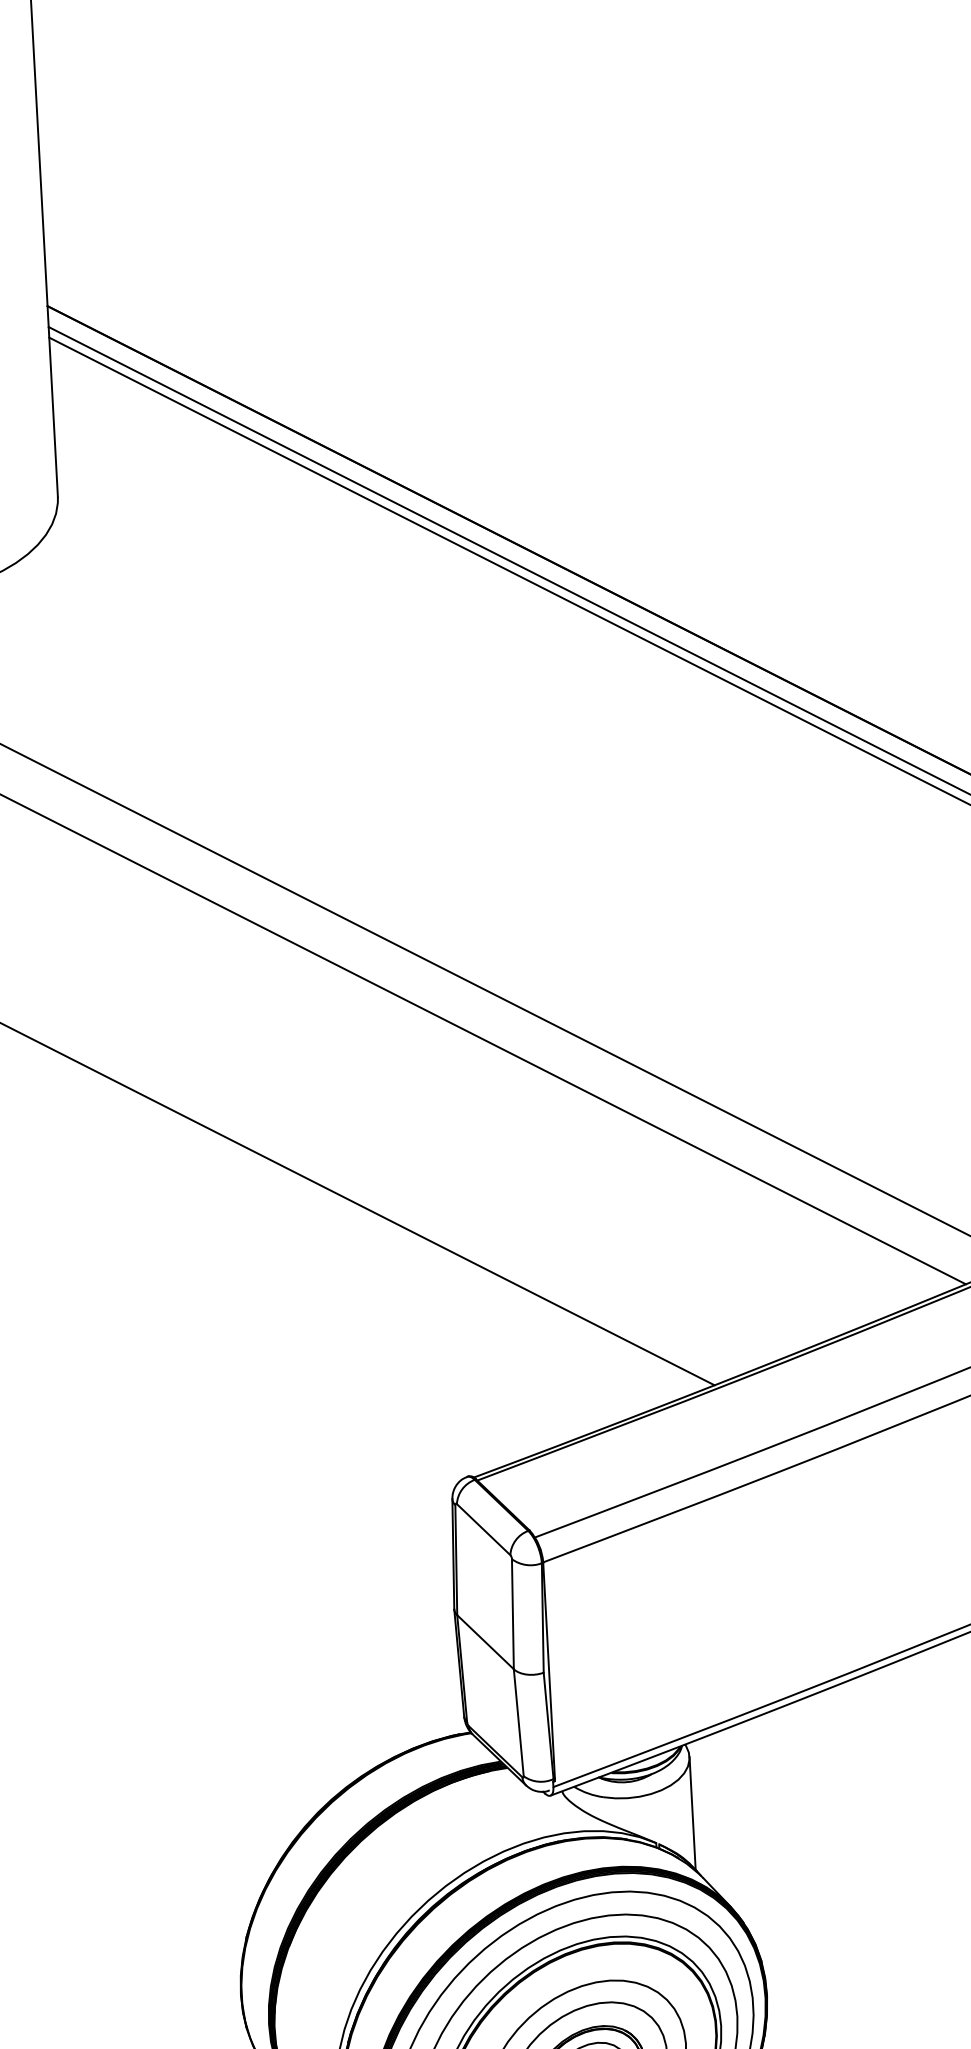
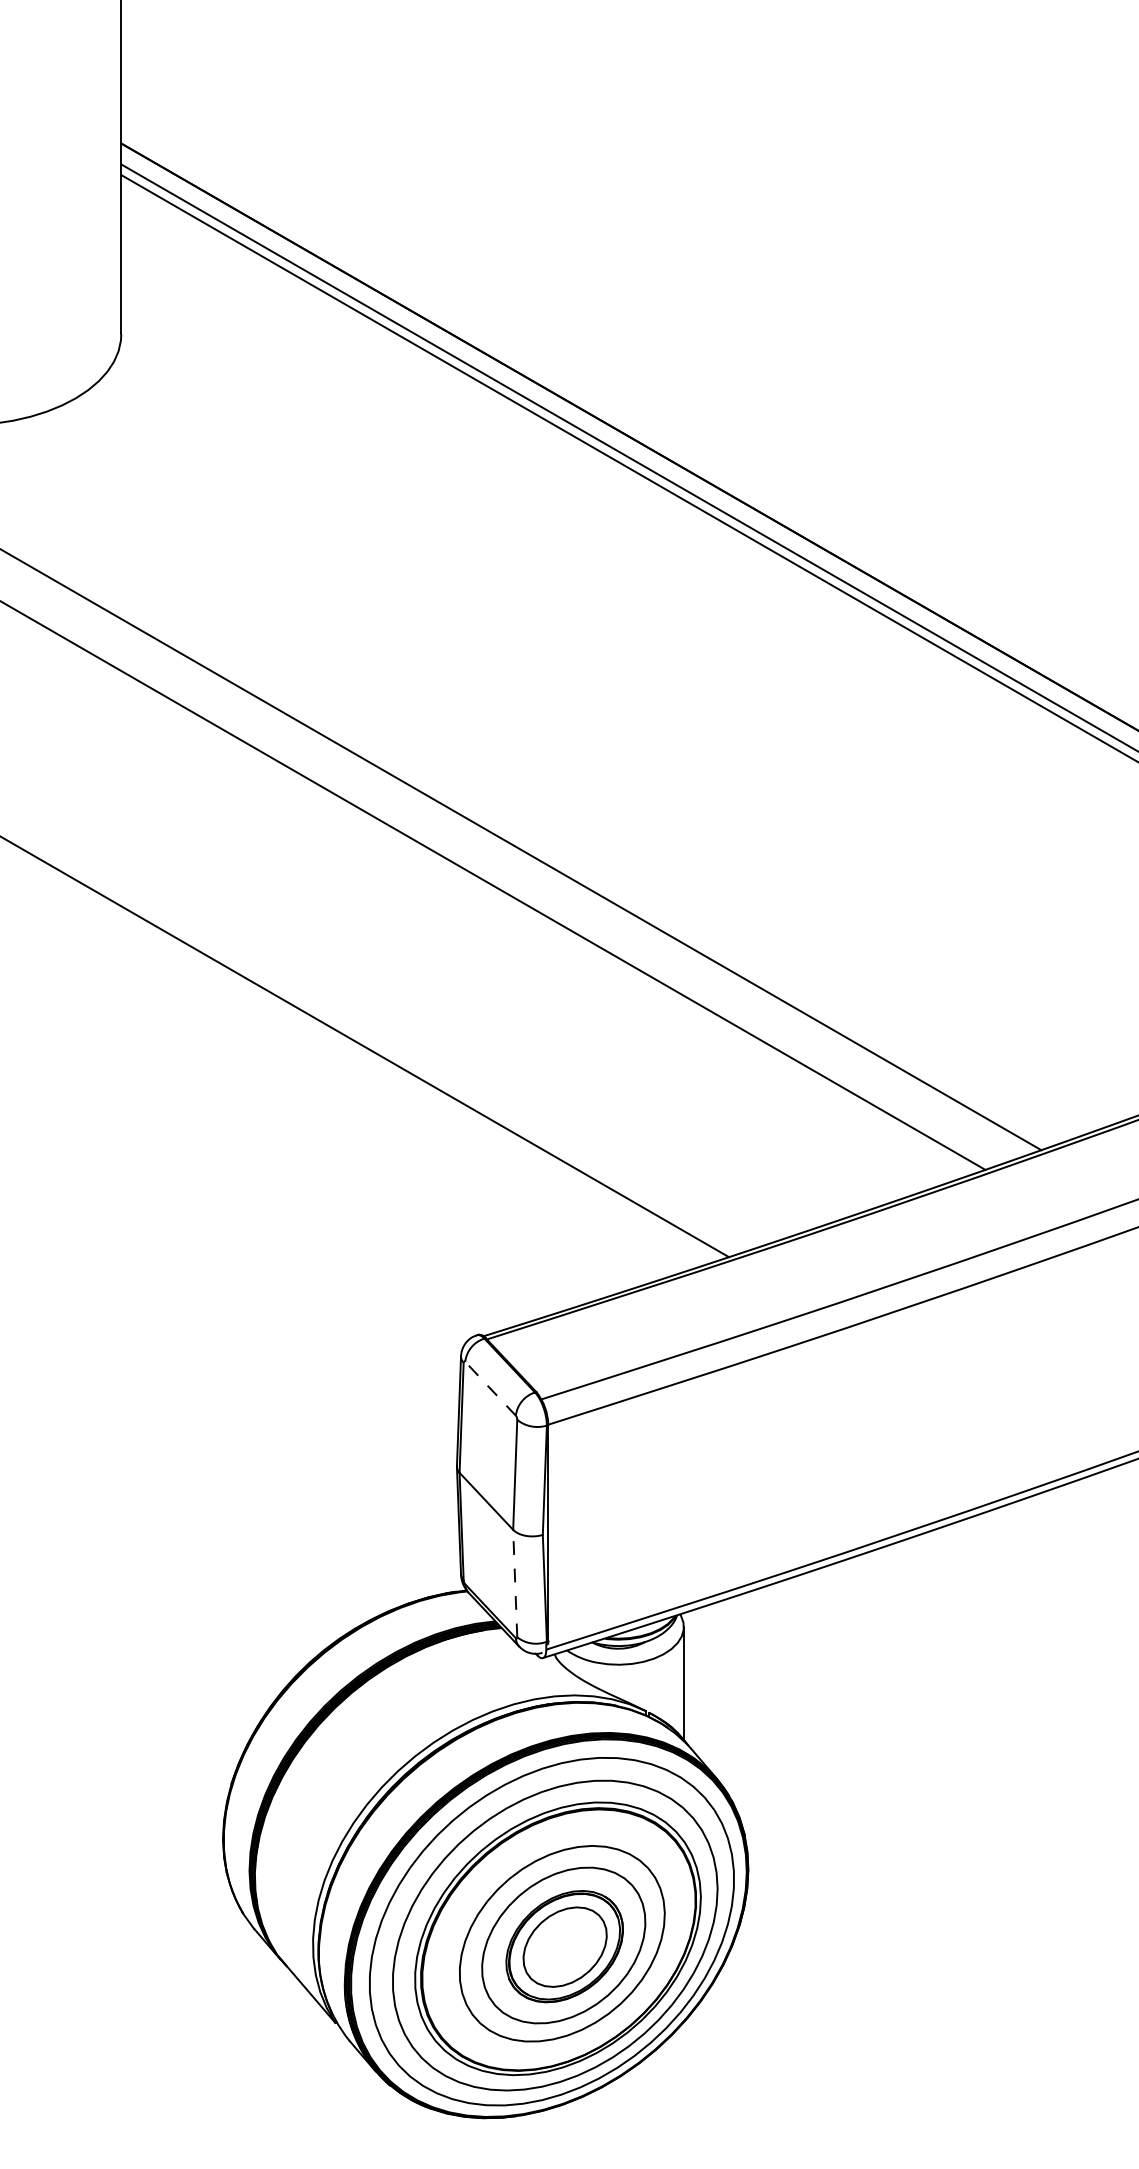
line: (483, 1529) -> (490, 1388), solid -> dashed
line: (519, 1722) -> (515, 1583), solid -> dashed

